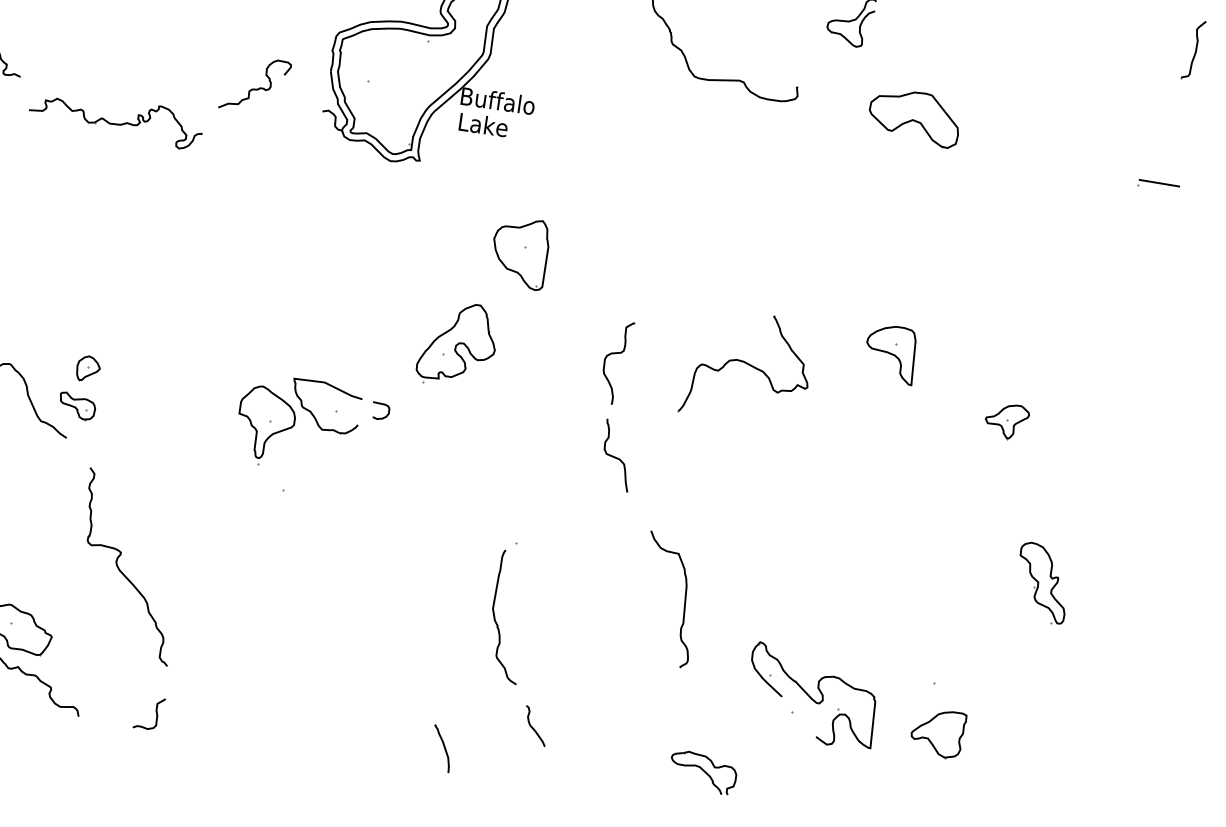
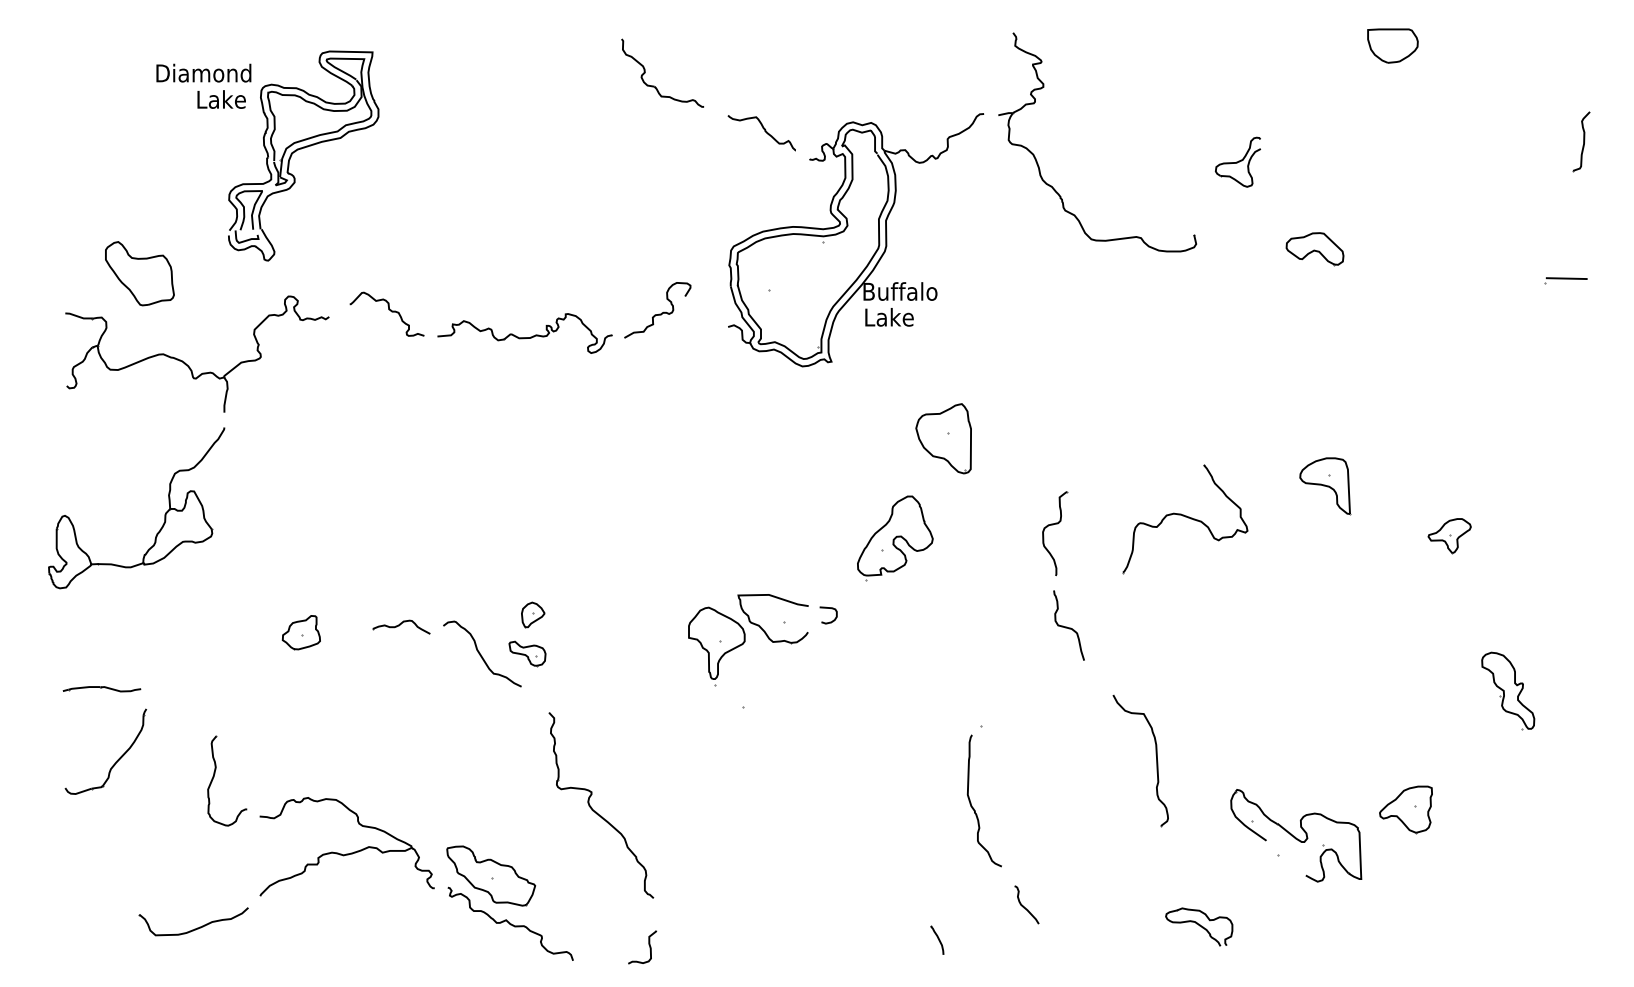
part: (913, 118) -> (1314, 249), size x0.62
part: (115, 119) -> (524, 333), moved
part: (937, 733) -> (1405, 809), moved
part: (442, 747) -> (937, 939), size x0.62

